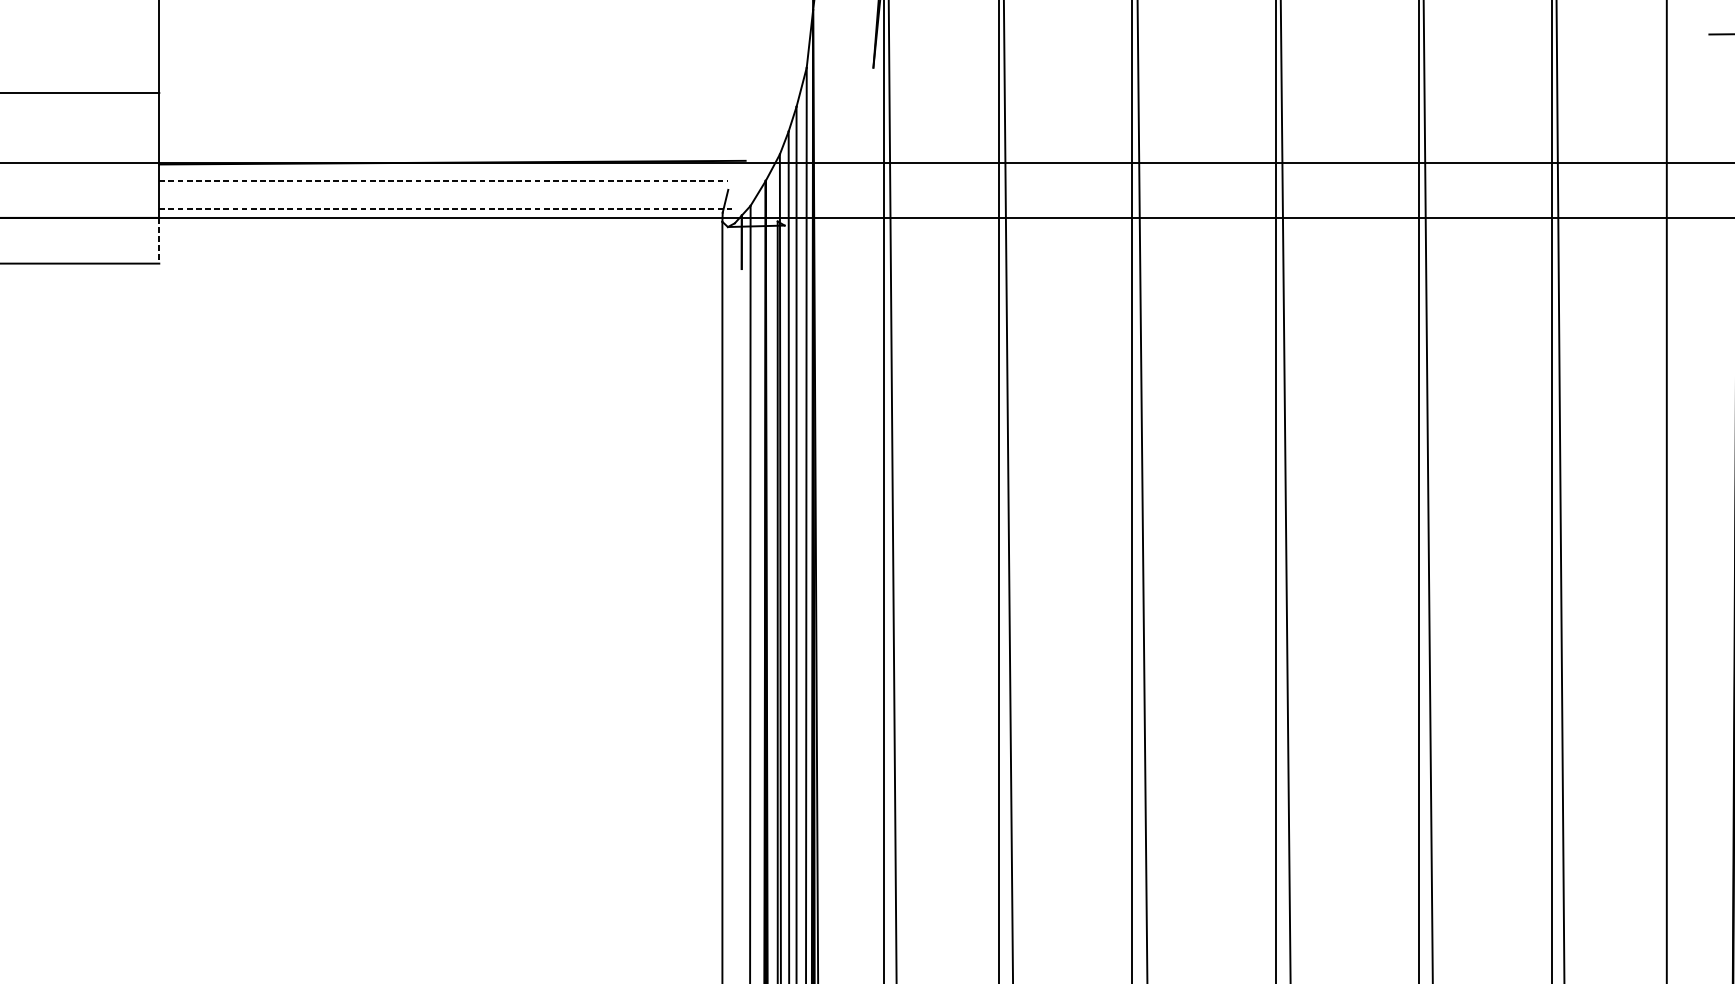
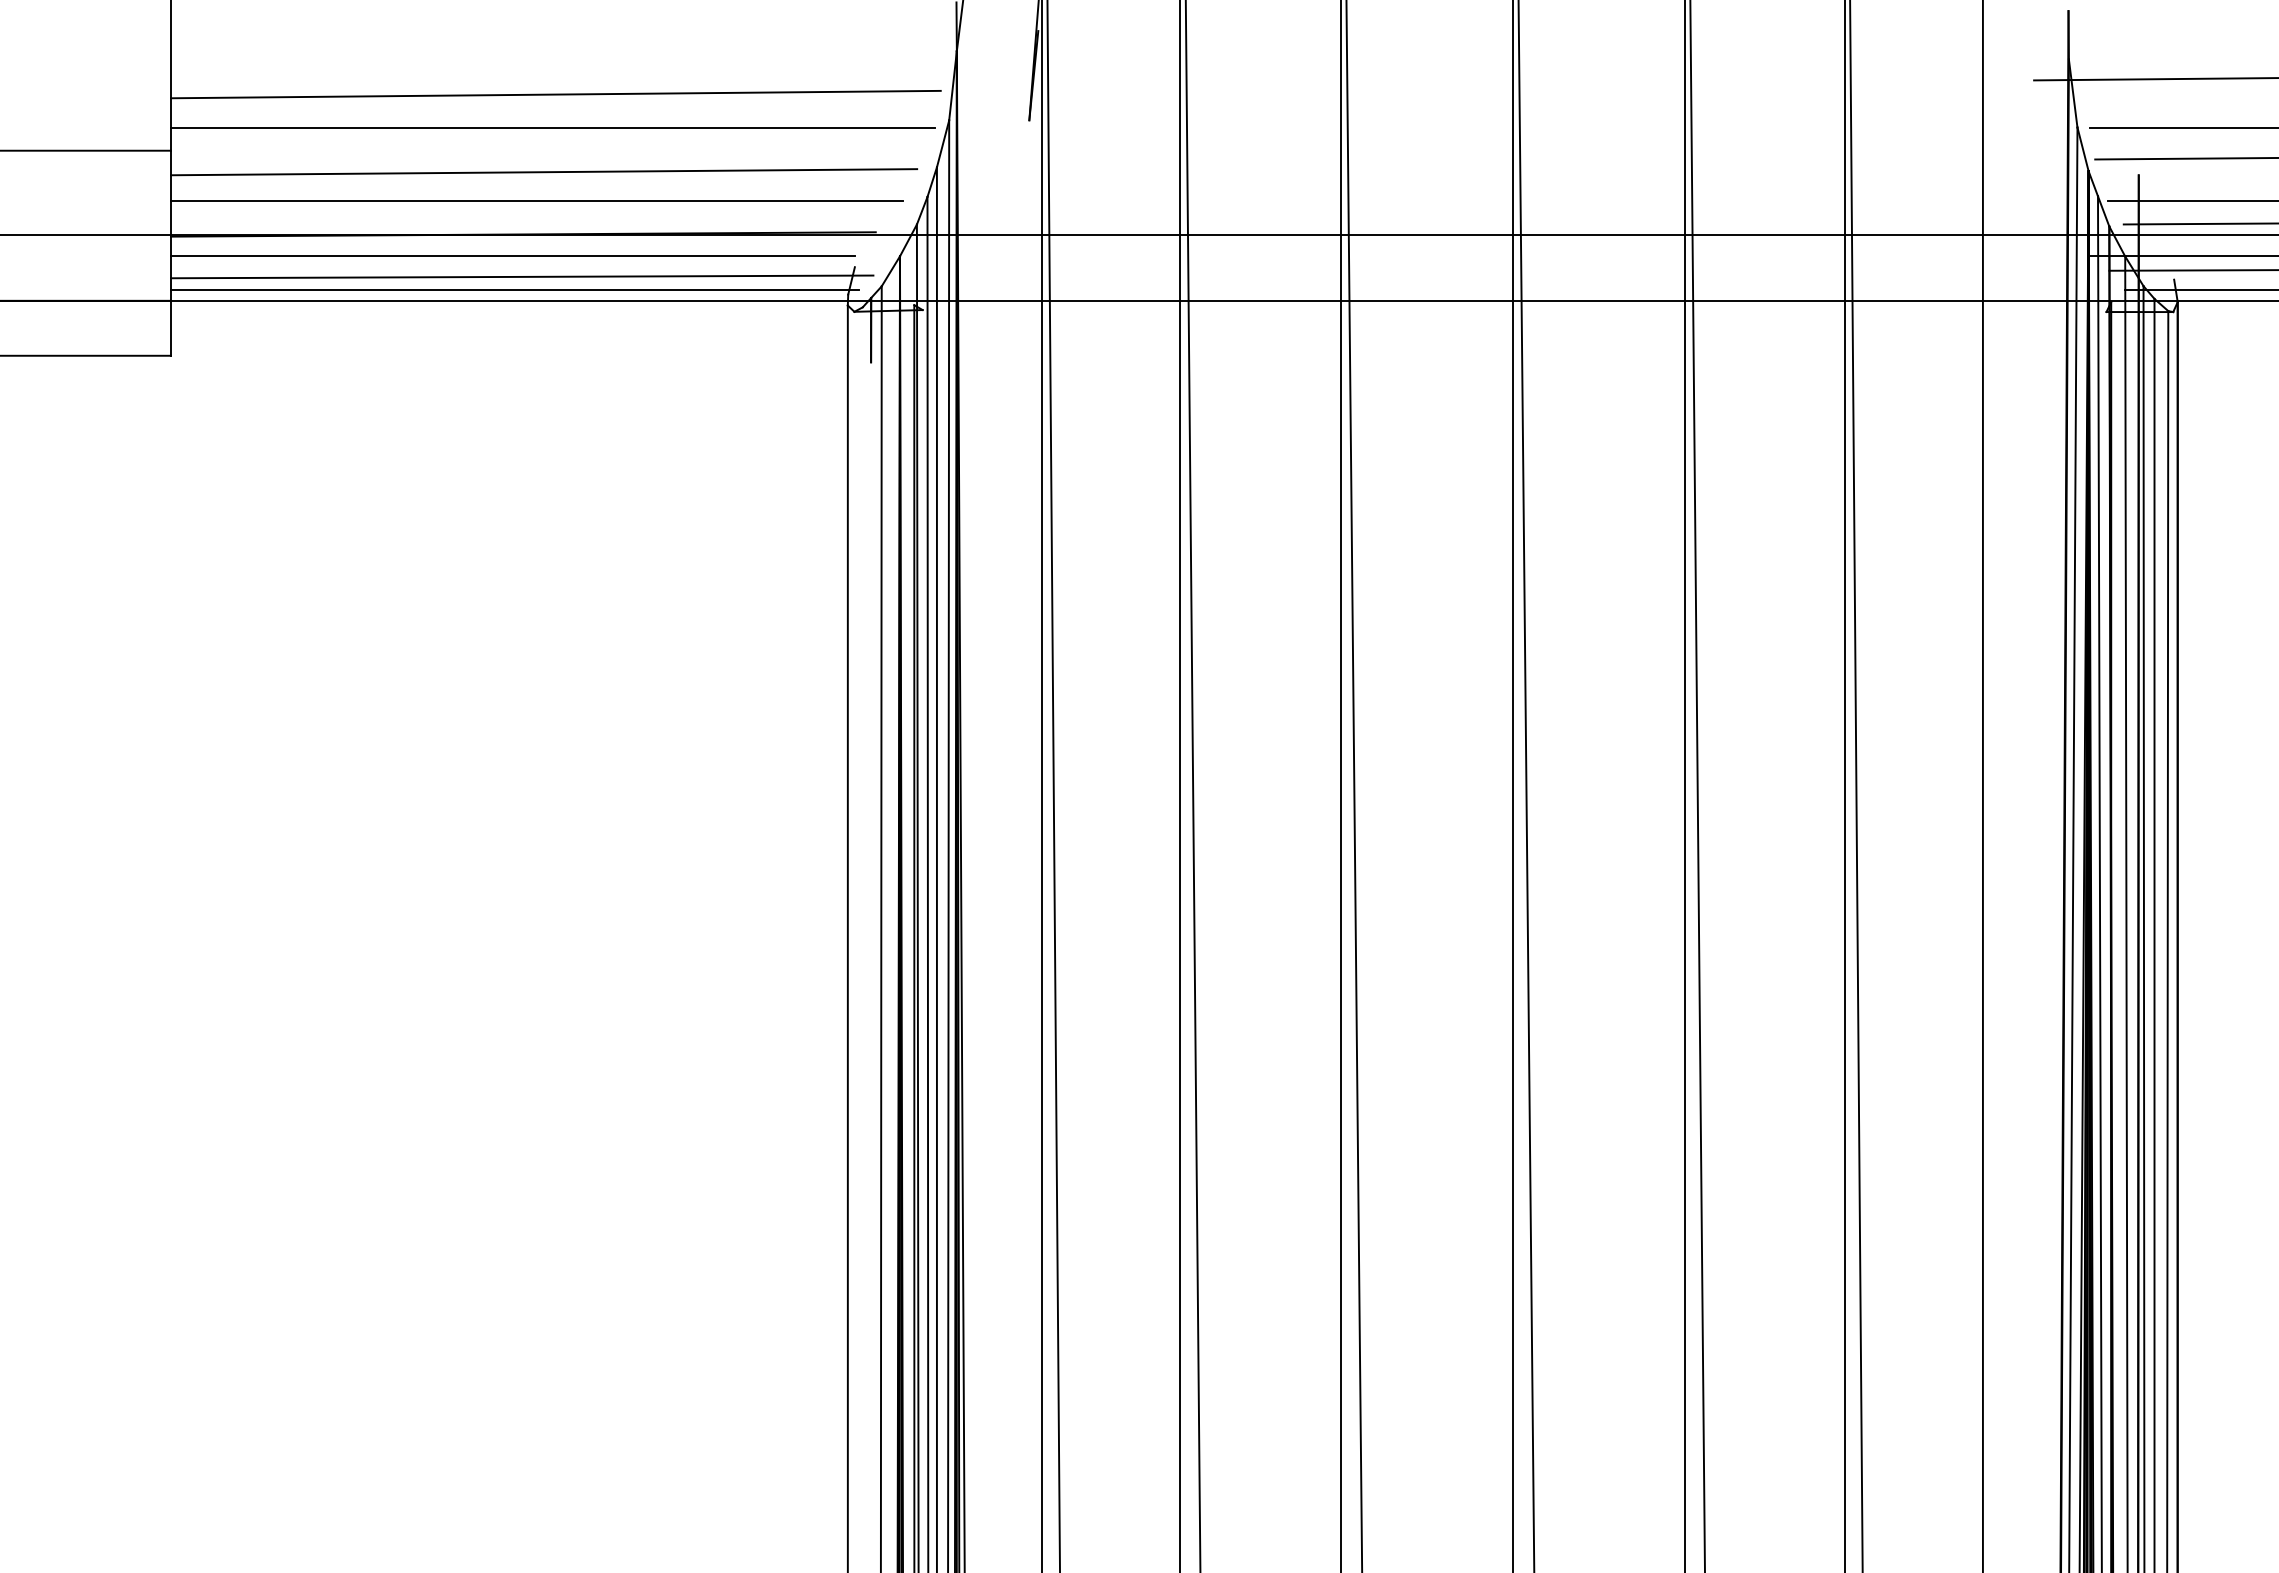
line: (479, 46) -> (555, 94), added
line: (477, 73) -> (553, 127), added
line: (470, 111) -> (544, 172), added
line: (464, 134) -> (537, 200), added
line: (444, 180) -> (513, 255), dashed -> solid
line: (451, 197) -> (522, 276), added
line: (445, 209) -> (515, 290), dashed -> solid
line: (159, 240) -> (171, 328), dashed -> solid

